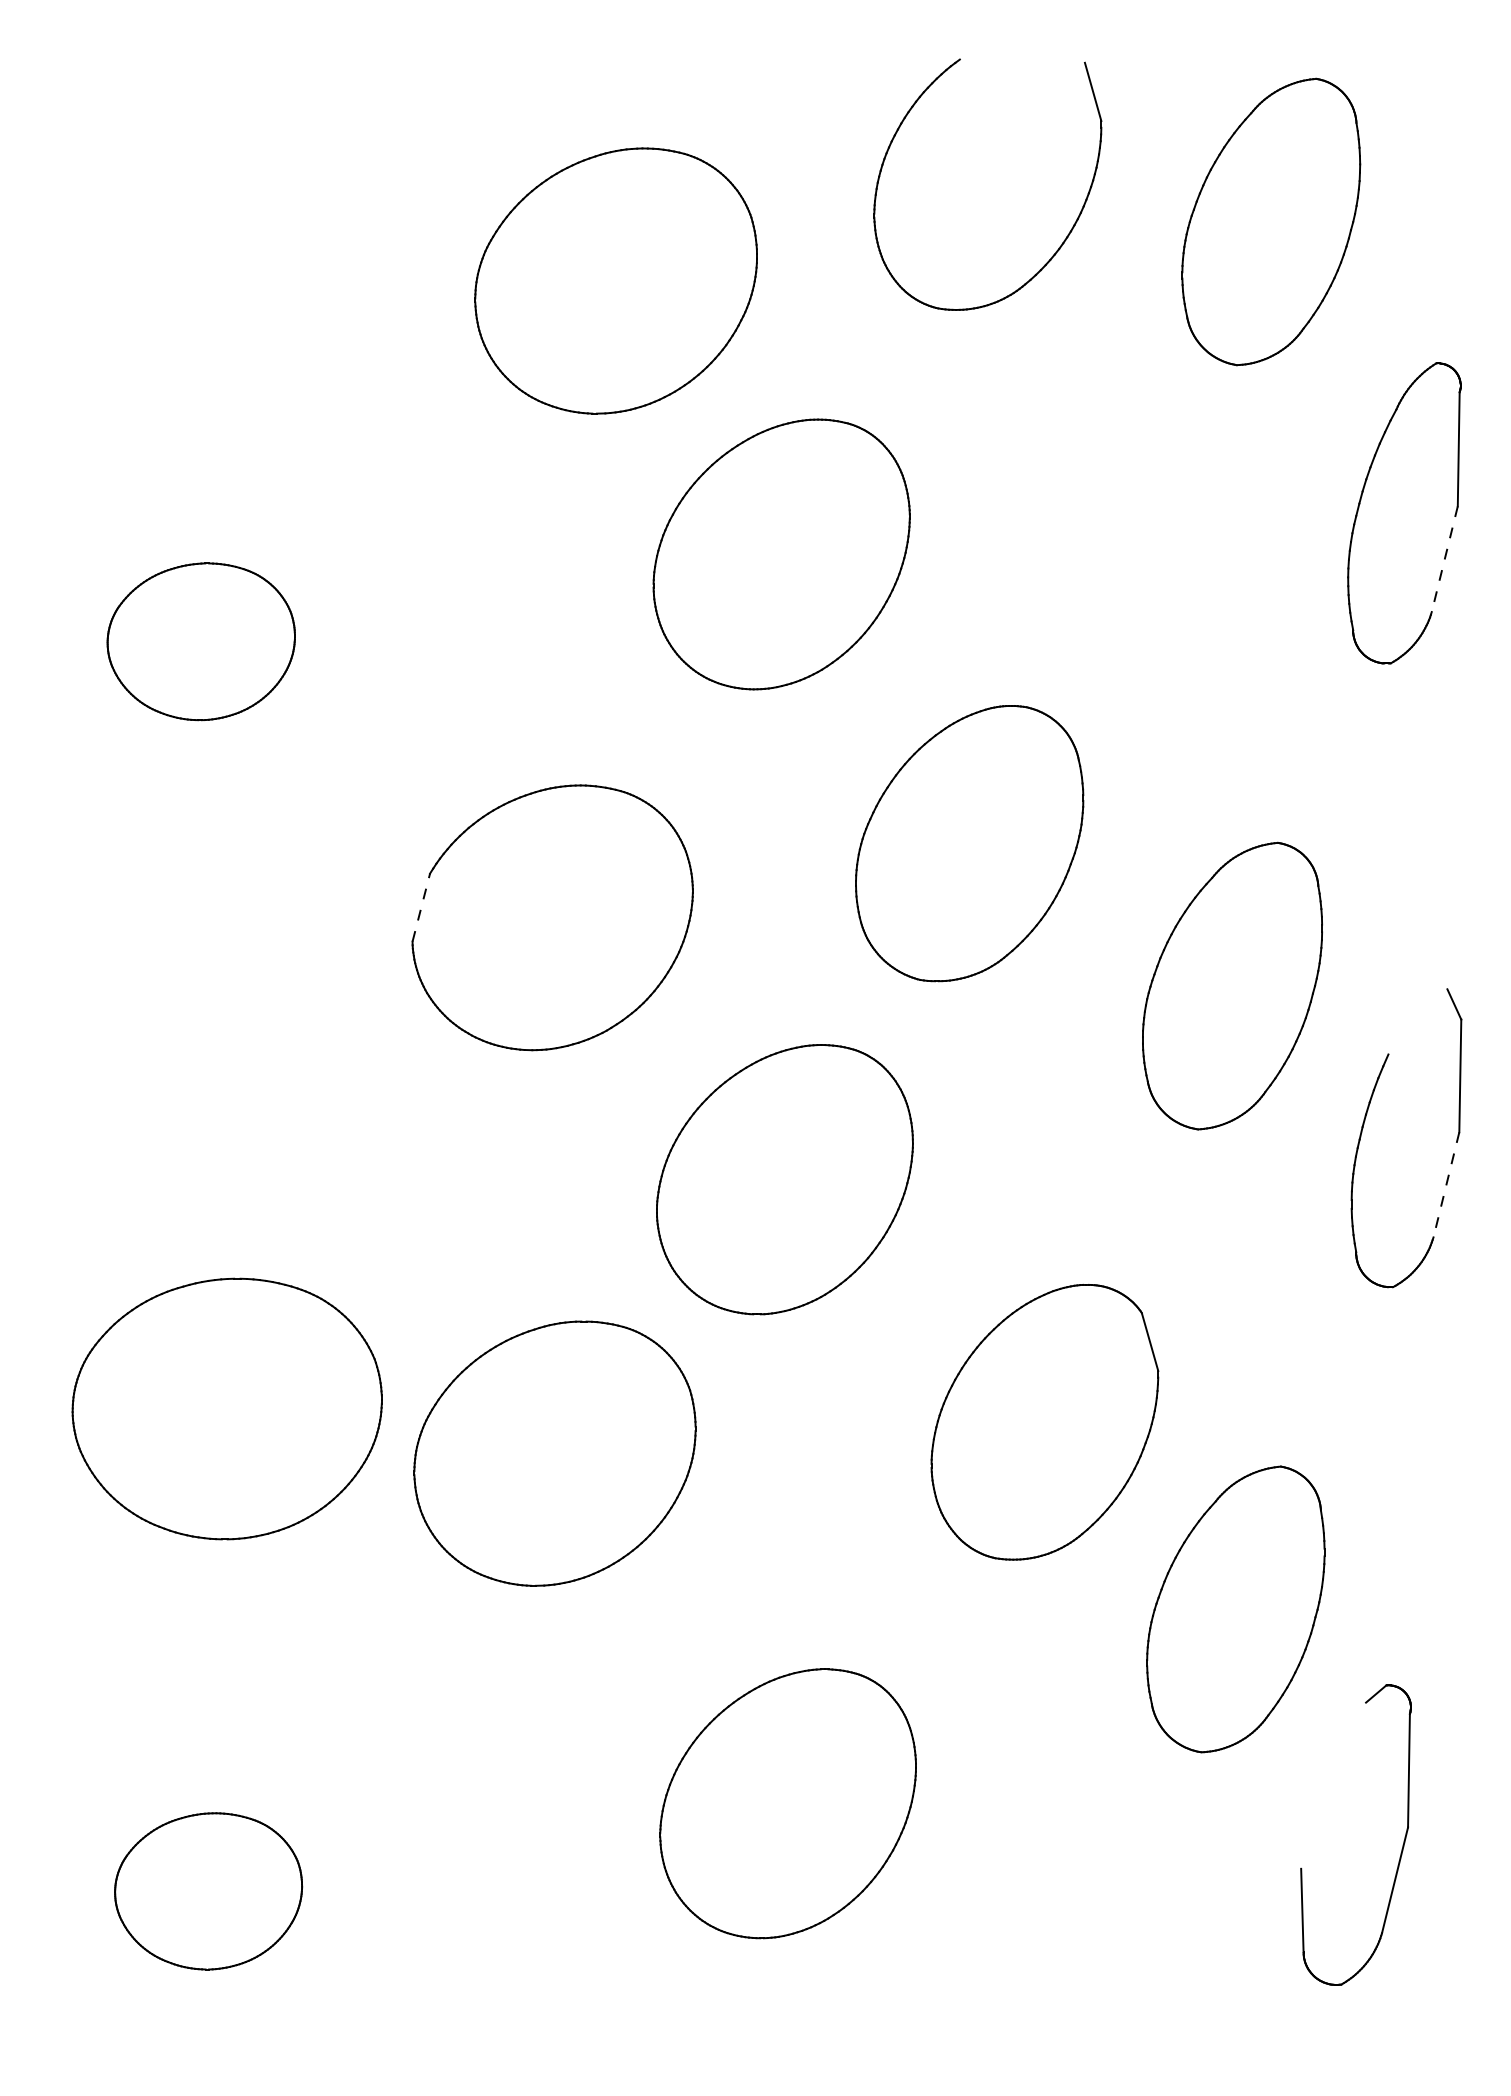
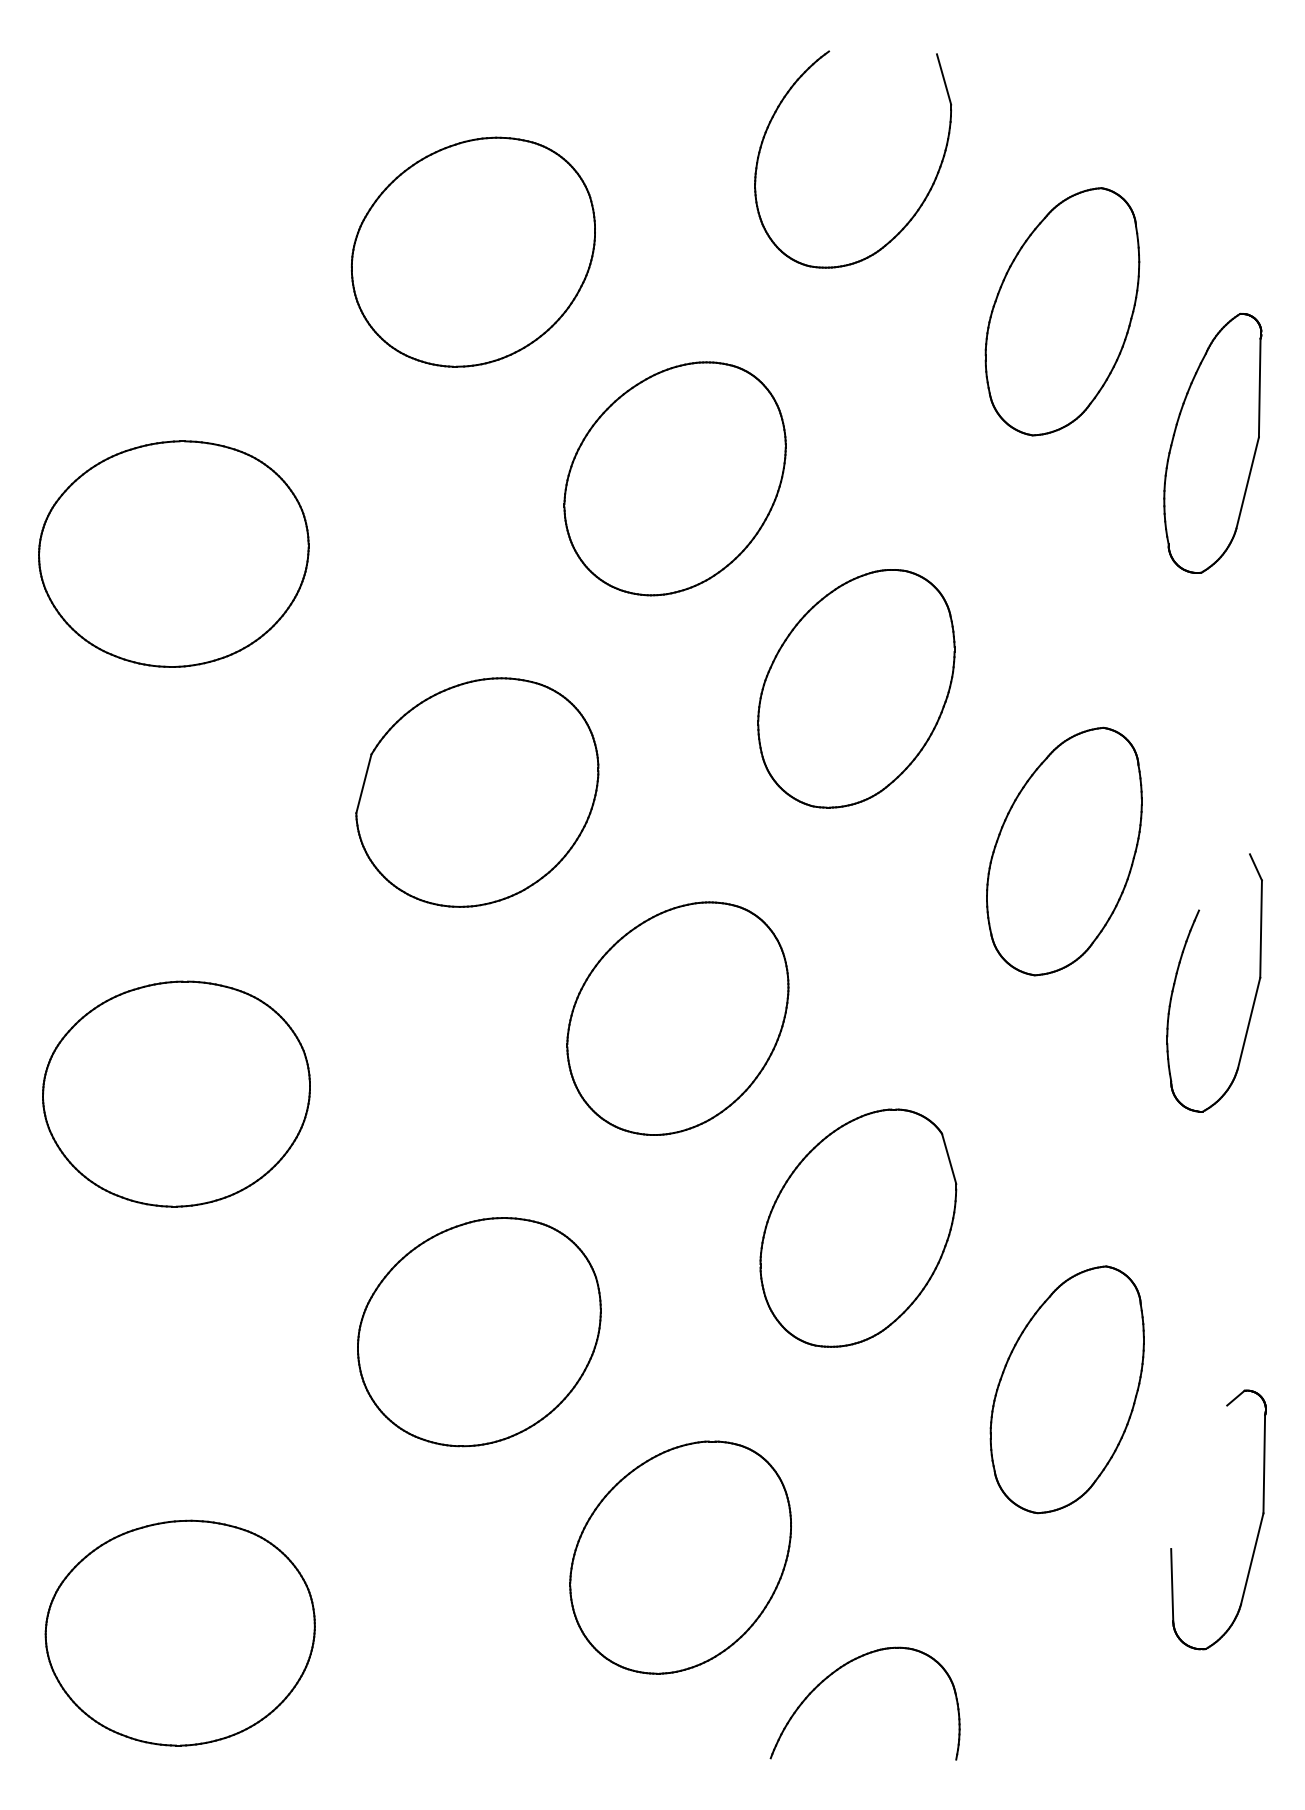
part: (1271, 221) -> (1062, 311), moved
part: (615, 280) -> (472, 251), moved
line: (1444, 559) -> (1247, 483), dashed -> solid
part: (201, 641) -> (174, 553), size x1.67
part: (969, 843) -> (856, 688), moved
line: (421, 907) -> (364, 783), dashed -> solid
line: (1446, 1185) -> (1249, 1023), dashed -> solid
part: (226, 1408) -> (175, 1093), moved
part: (1044, 1422) -> (858, 1228), moved
part: (554, 1453) -> (478, 1332), moved
part: (1402, 1845) -> (1258, 1528), moved
part: (208, 1891) -> (180, 1633), size x1.67
part: (973, 1932) -> (840, 1668), added

